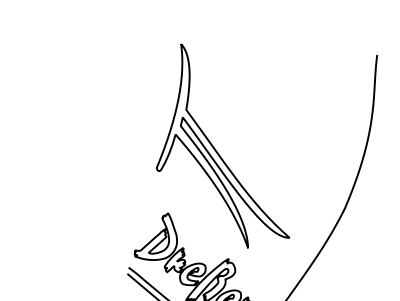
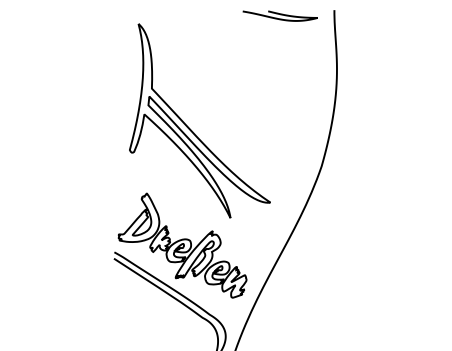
curve: (322, 52) -> (279, 14), added

